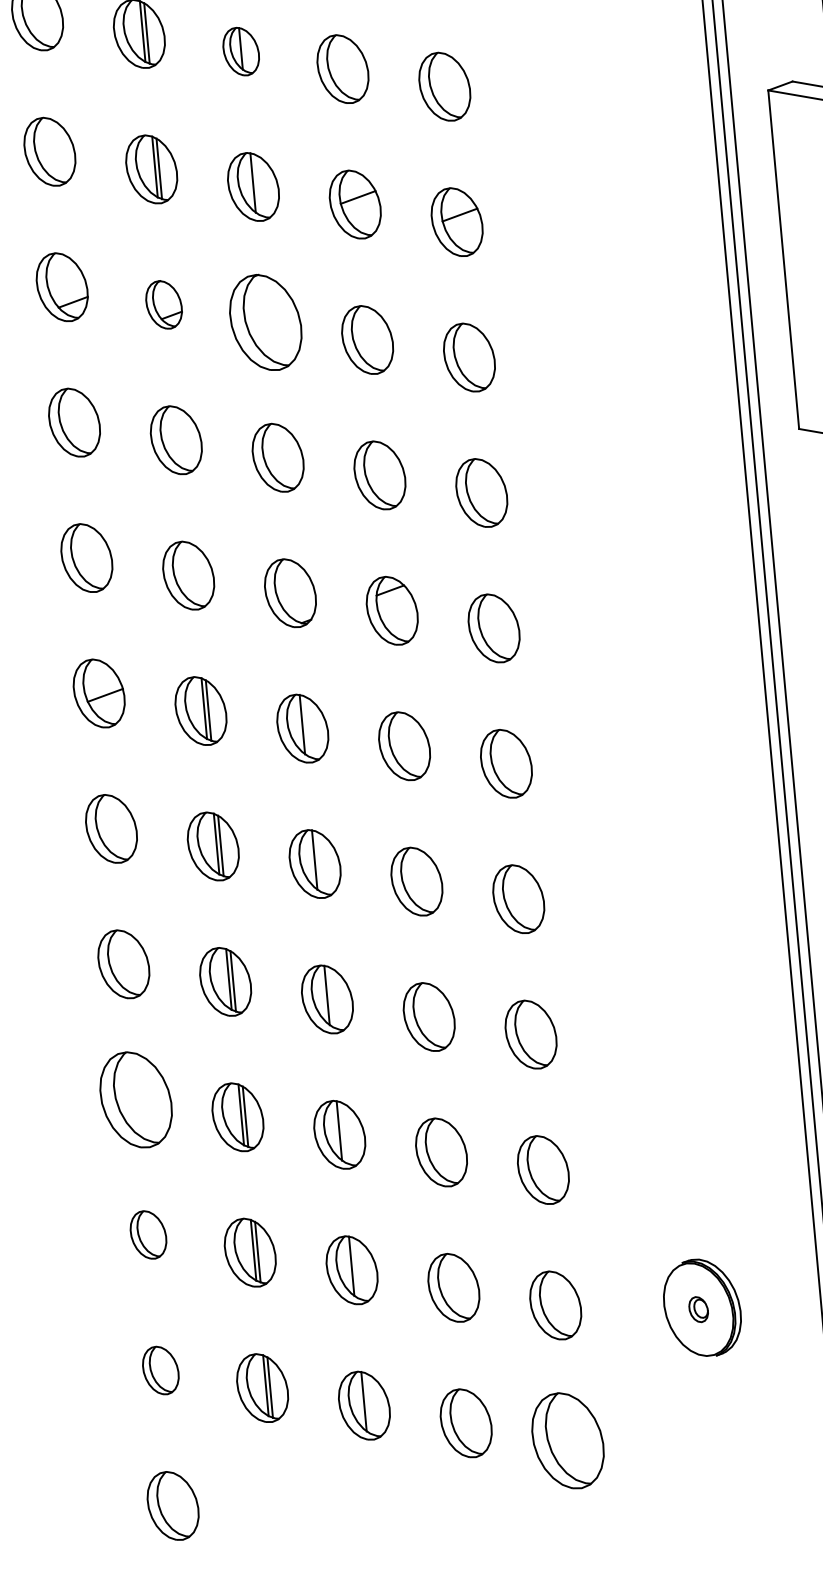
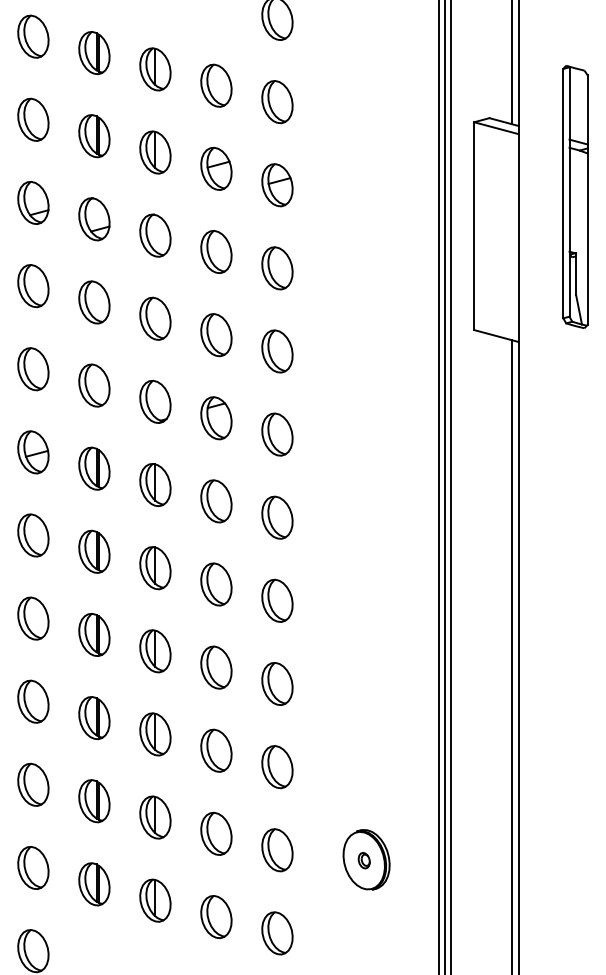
part: (241, 51) -> (155, 69), size x1.43
part: (164, 305) -> (94, 219), size x1.43
part: (265, 322) -> (155, 235), size x0.71
part: (136, 1099) -> (33, 701), size x0.71
part: (148, 1234) -> (33, 784), size x1.43
part: (160, 1369) -> (33, 867), size x1.43
part: (568, 1441) -> (277, 933), size x0.71

